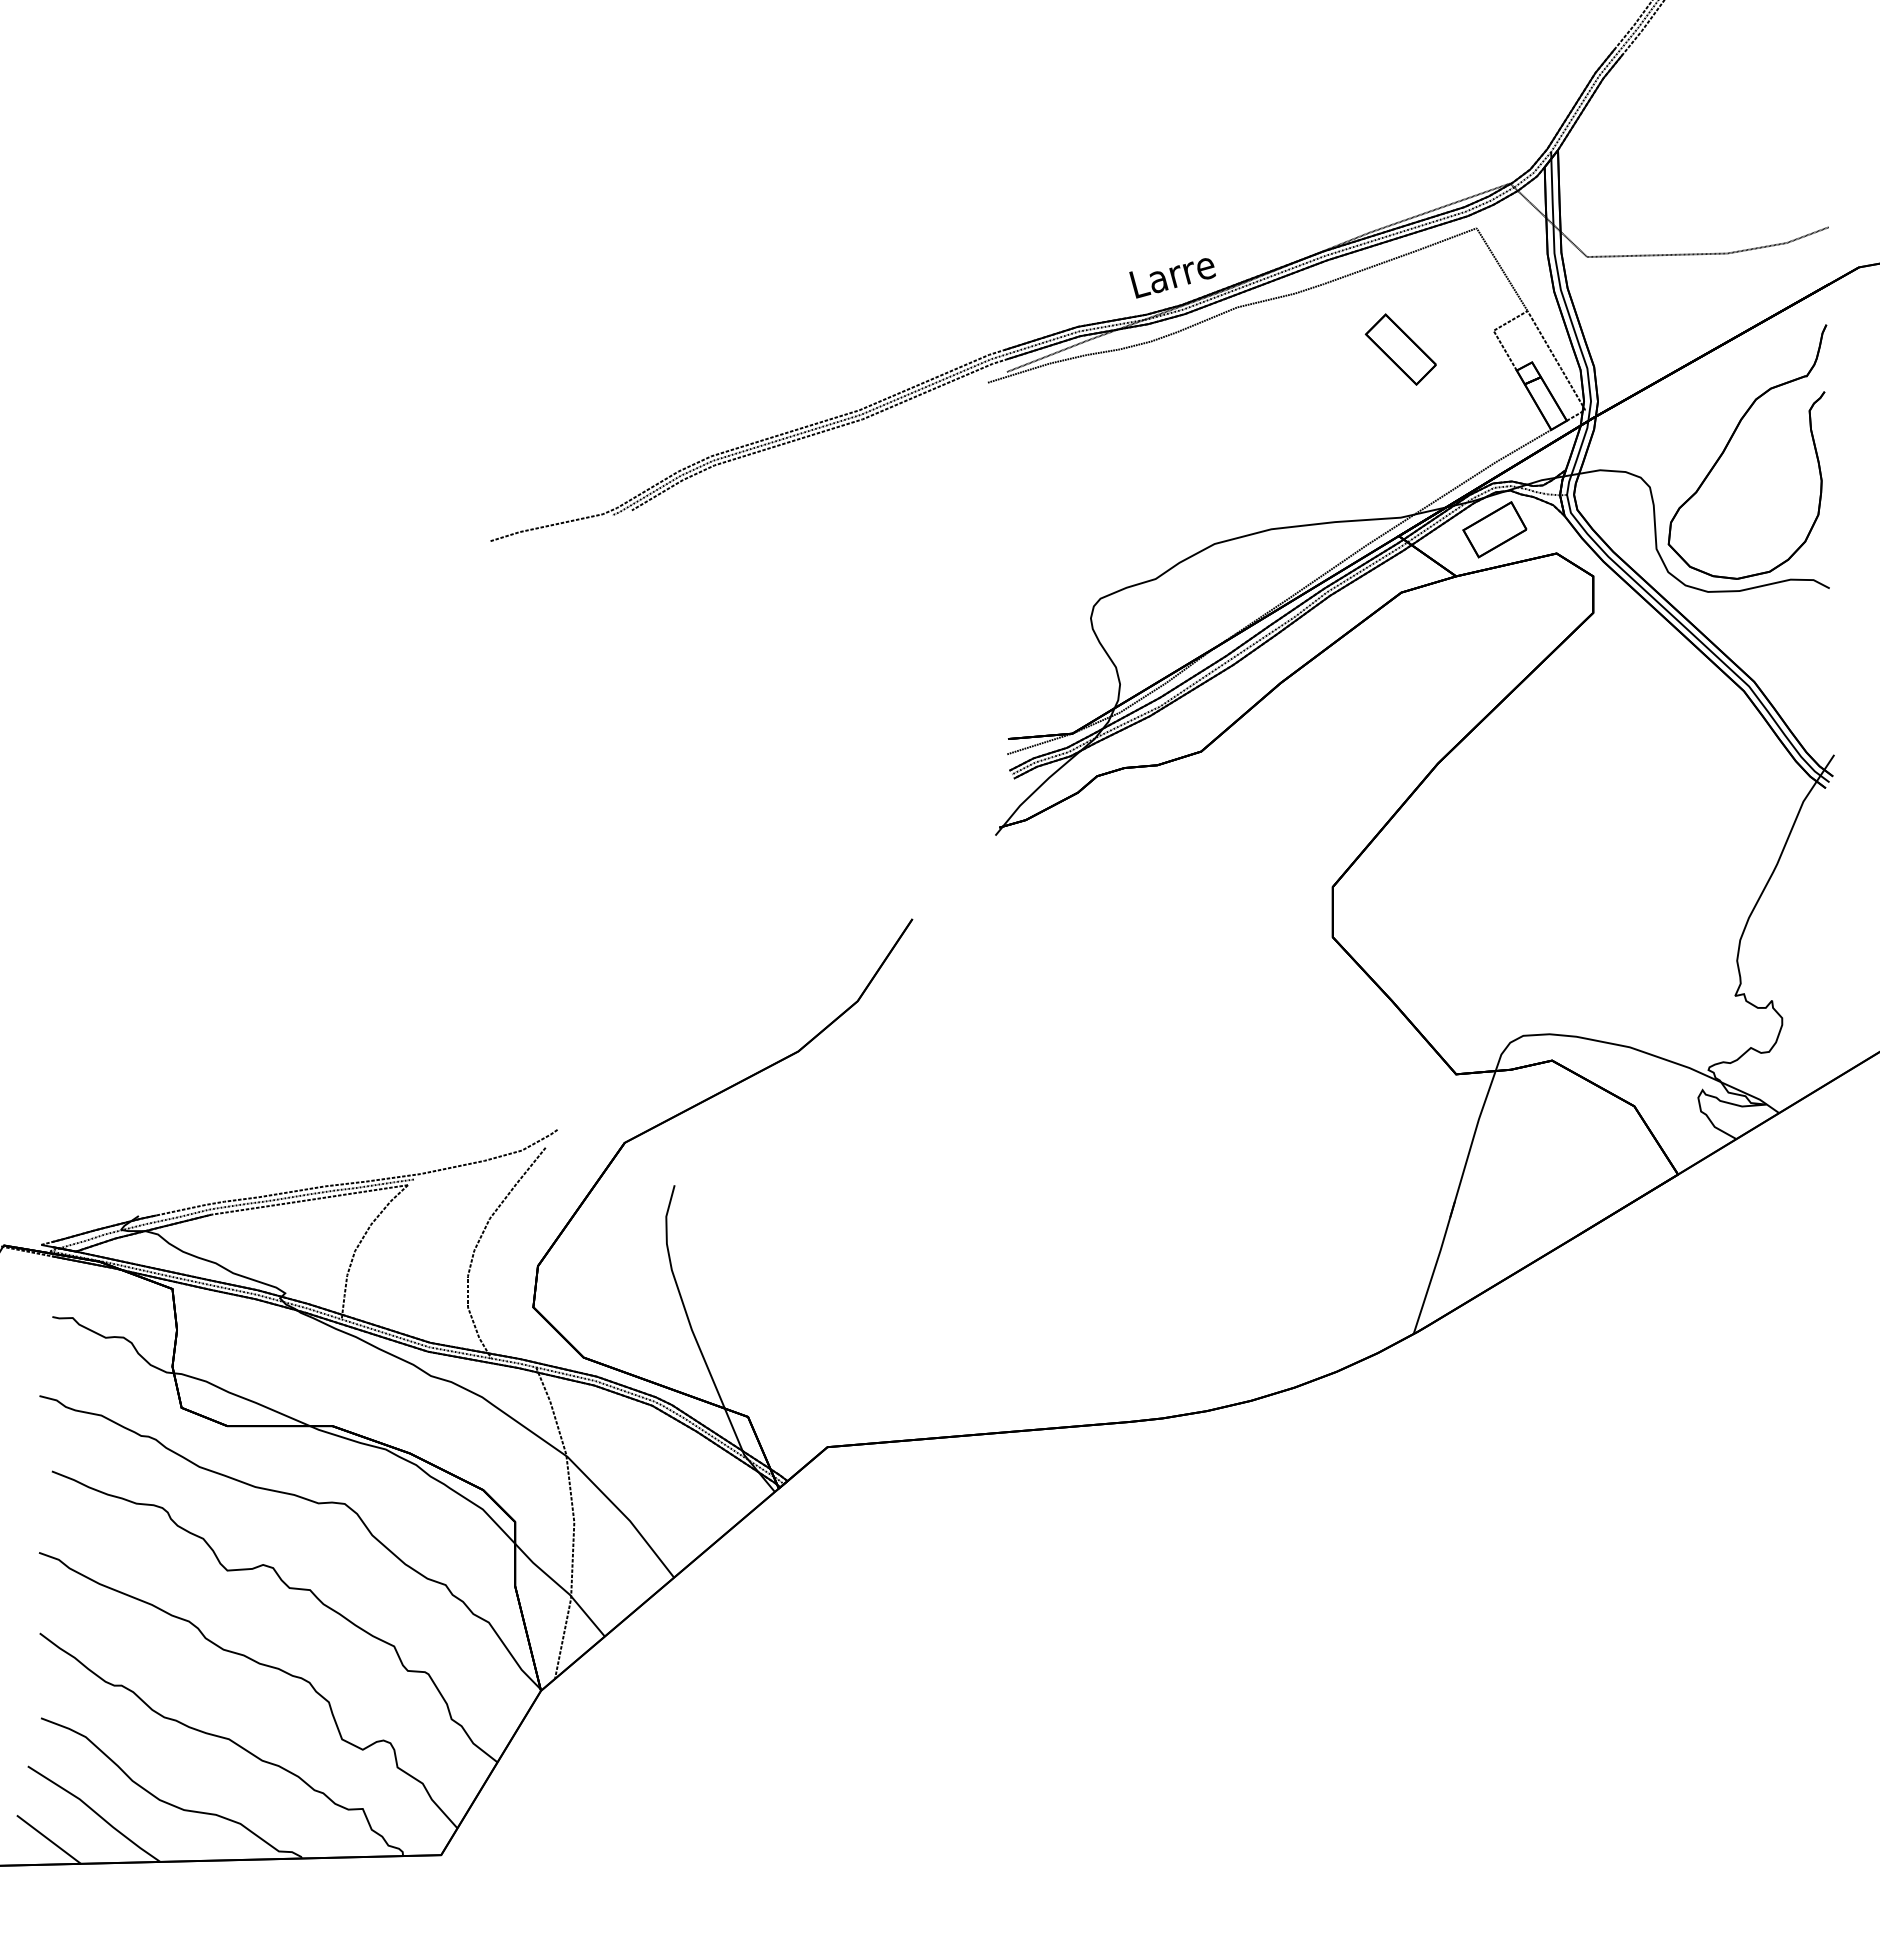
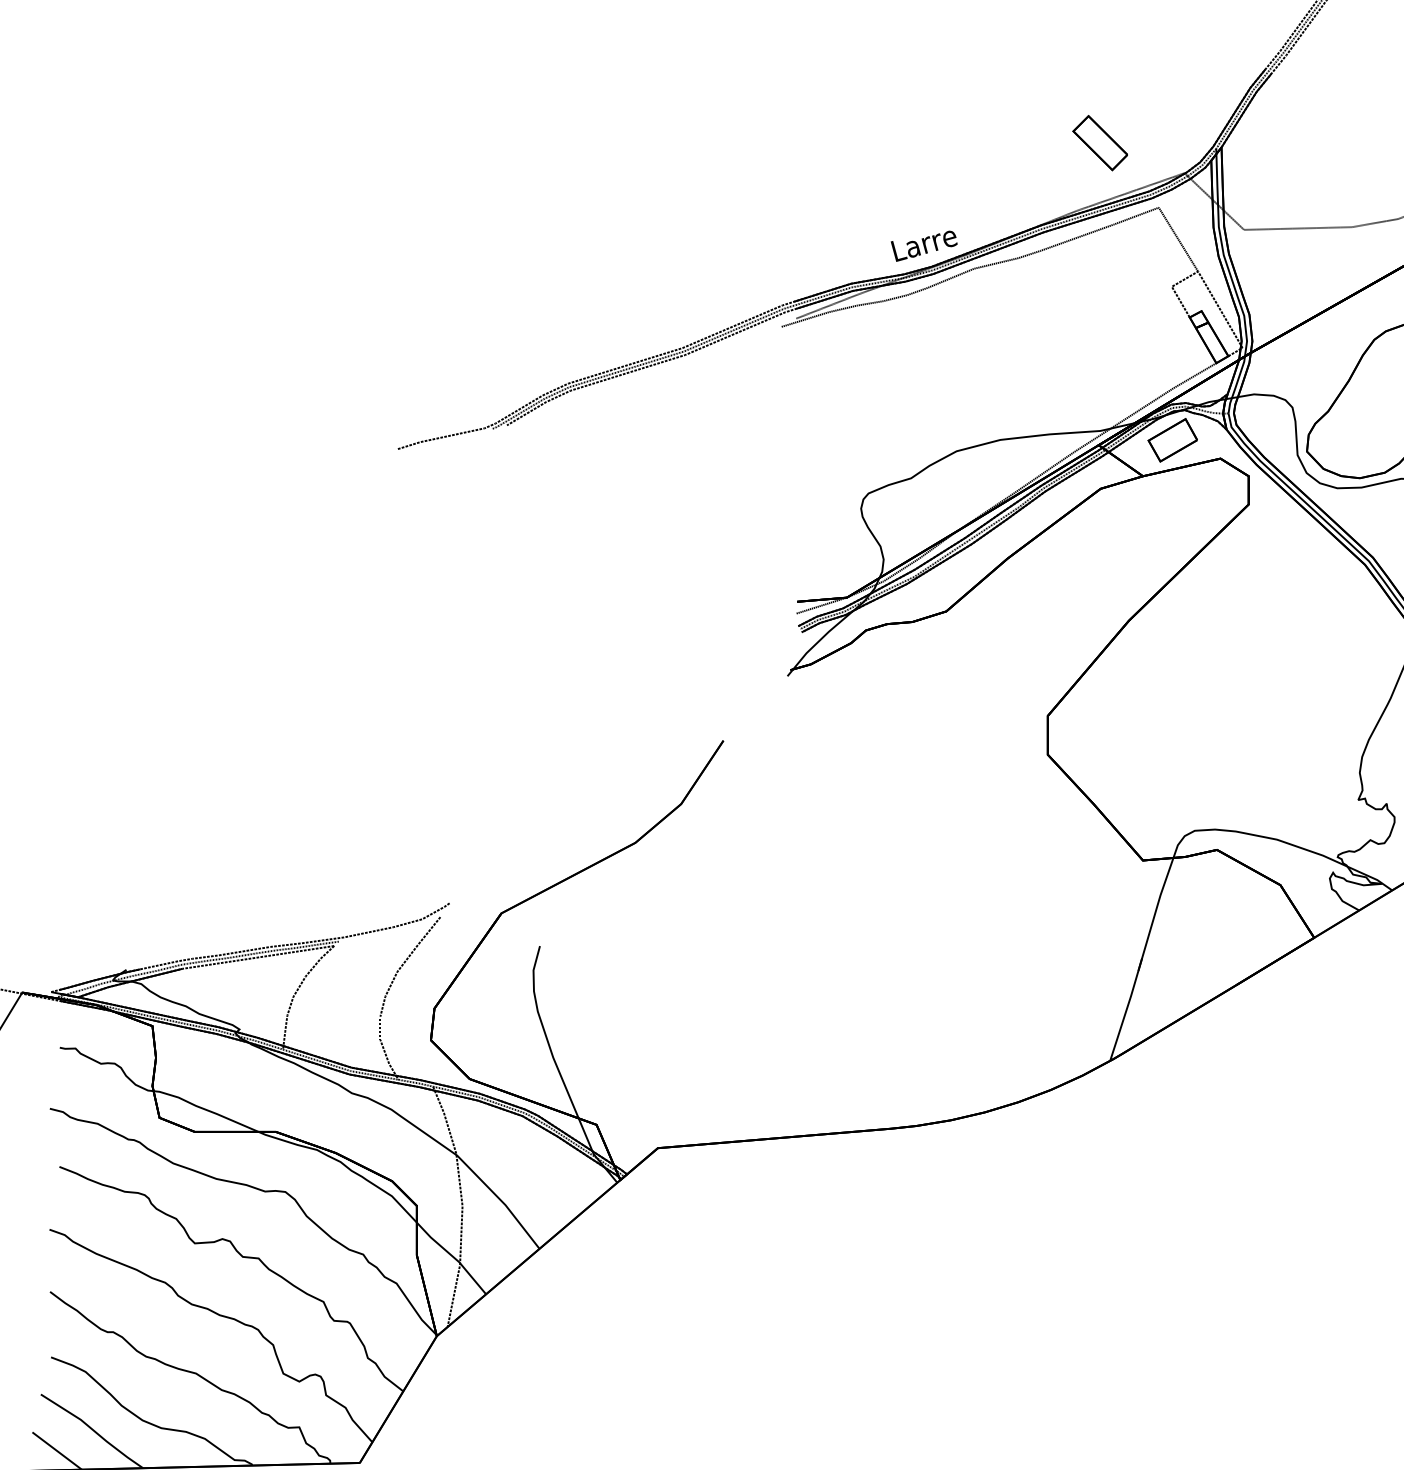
part: (1400, 349) -> (1100, 143), moved

